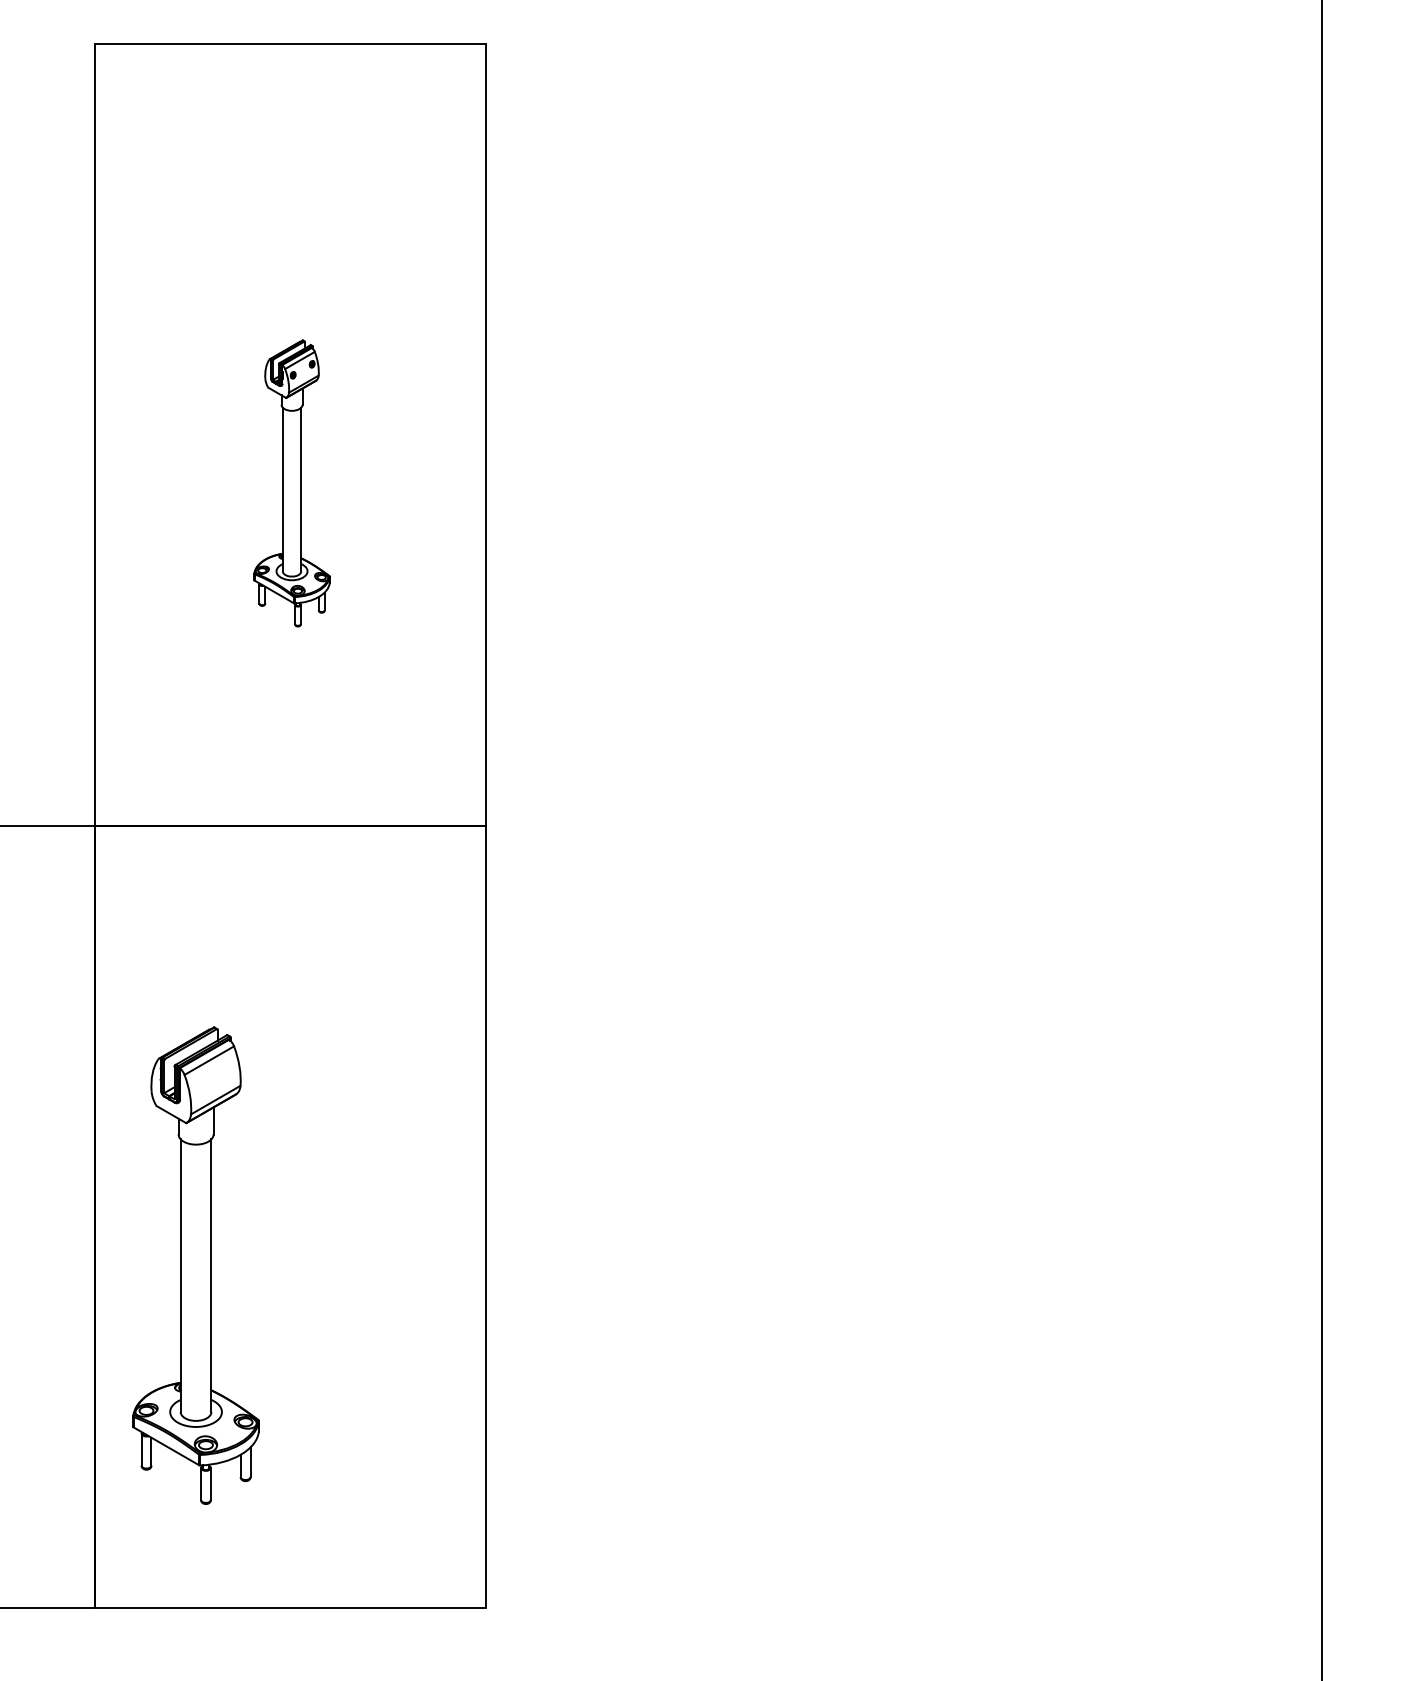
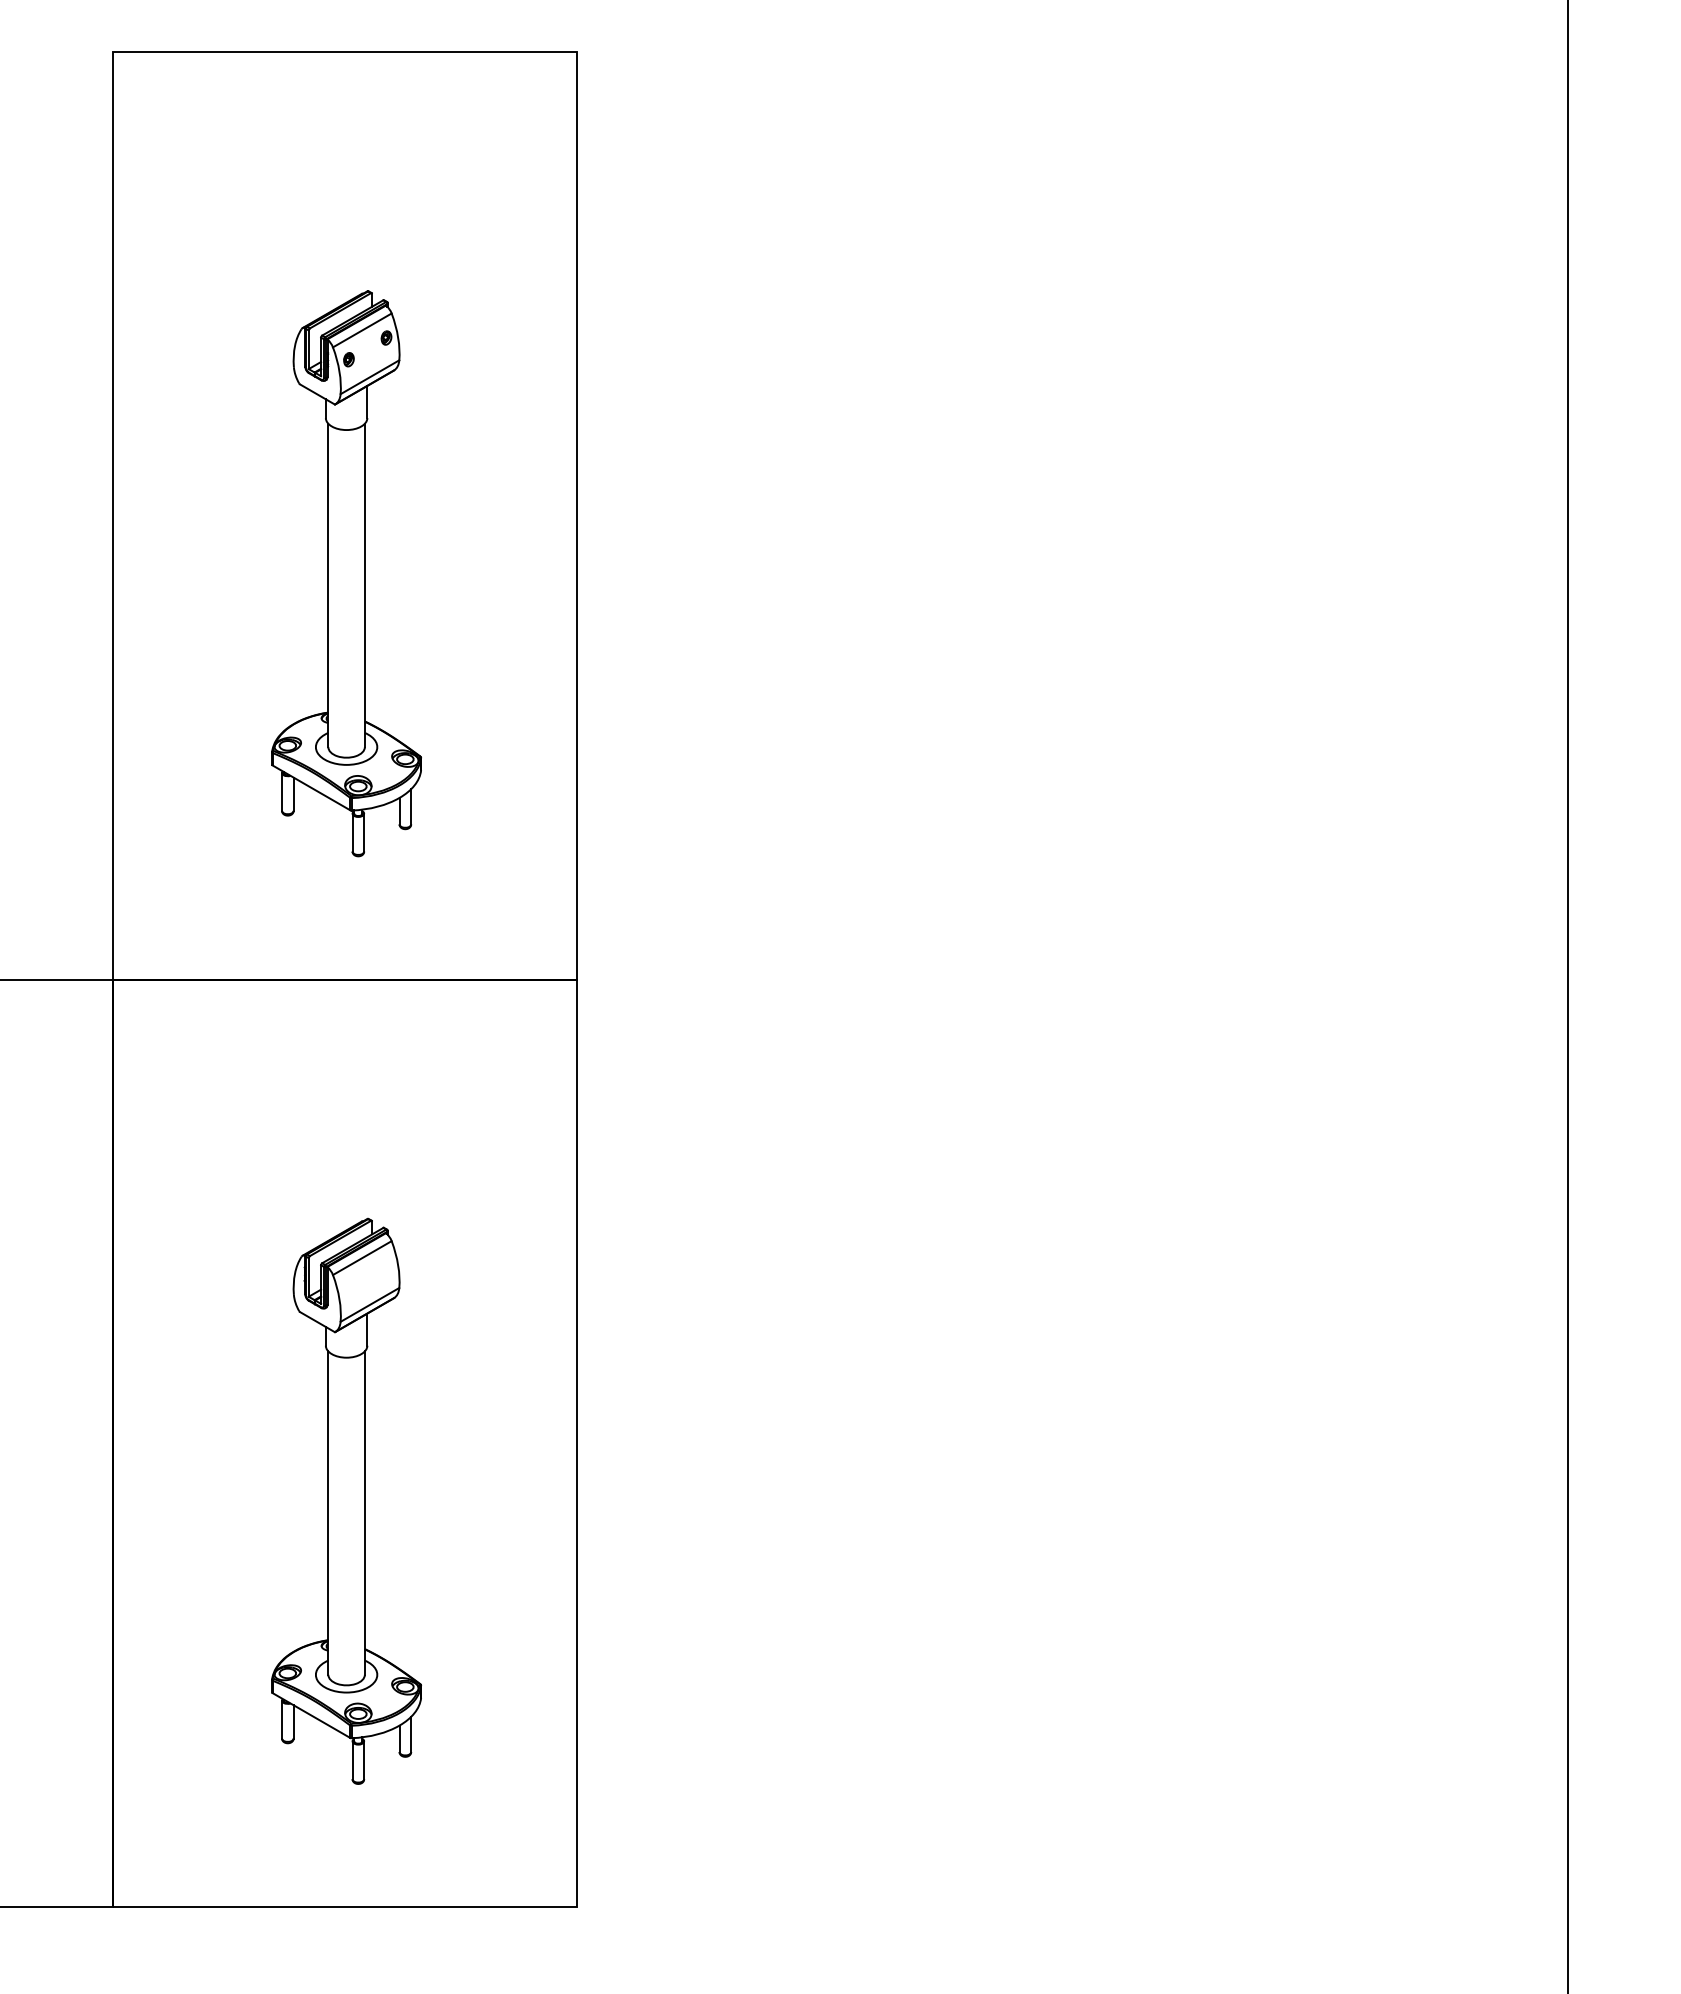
part: (291, 483) -> (345, 573), size x1.67
part: (195, 1265) -> (345, 1501), moved

